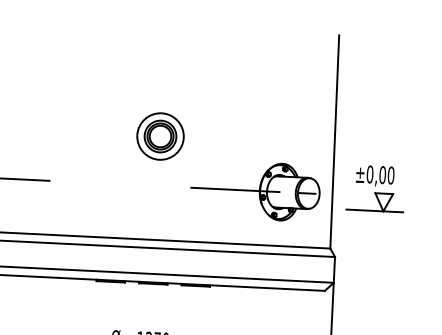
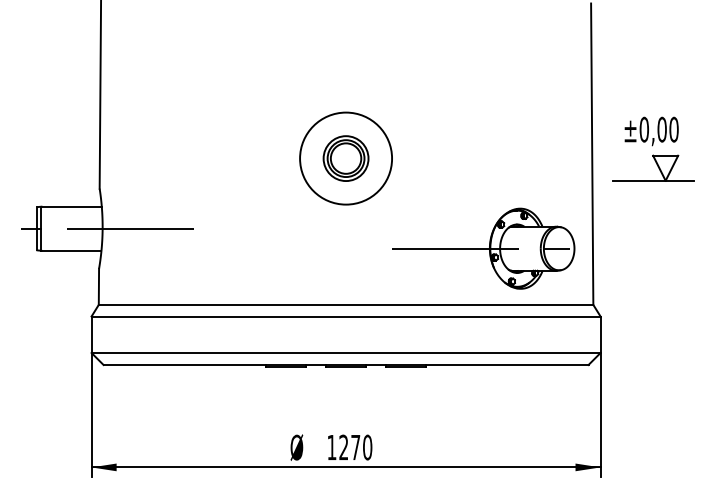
circle: (160, 136) -> (345, 158), size x1.4
part: (375, 188) -> (653, 148), moved
part: (255, 190) -> (483, 248), moved

